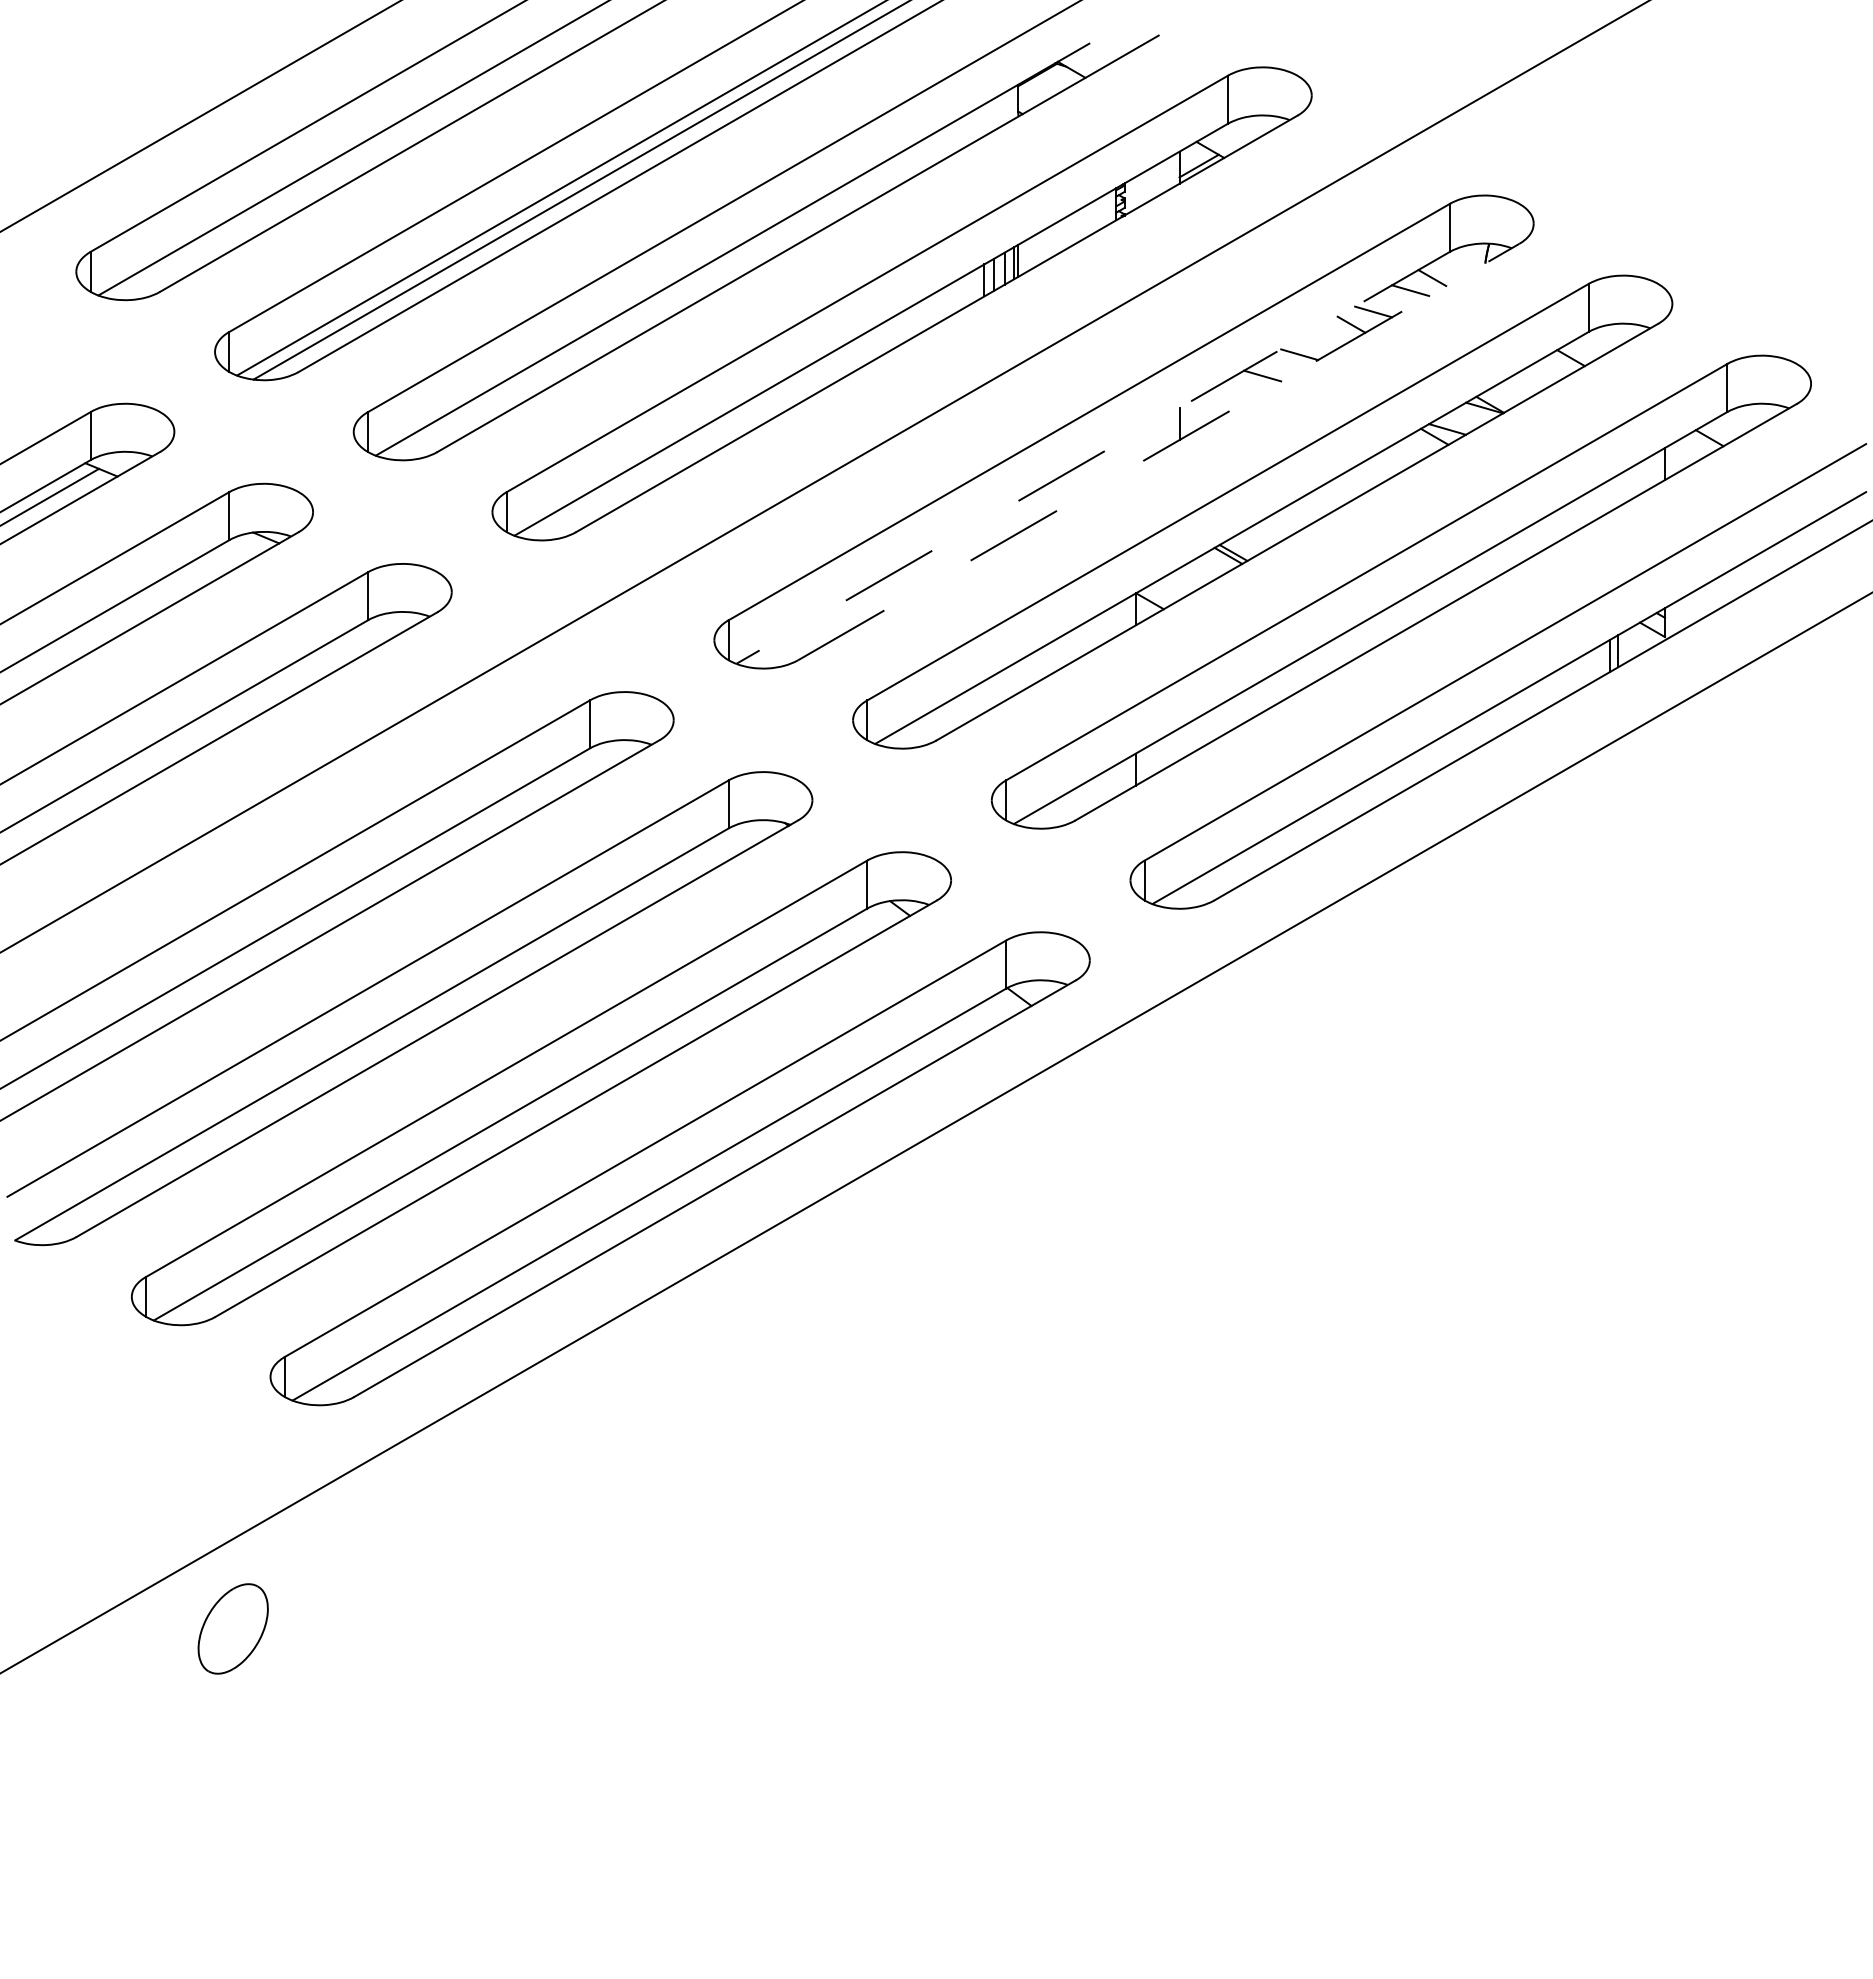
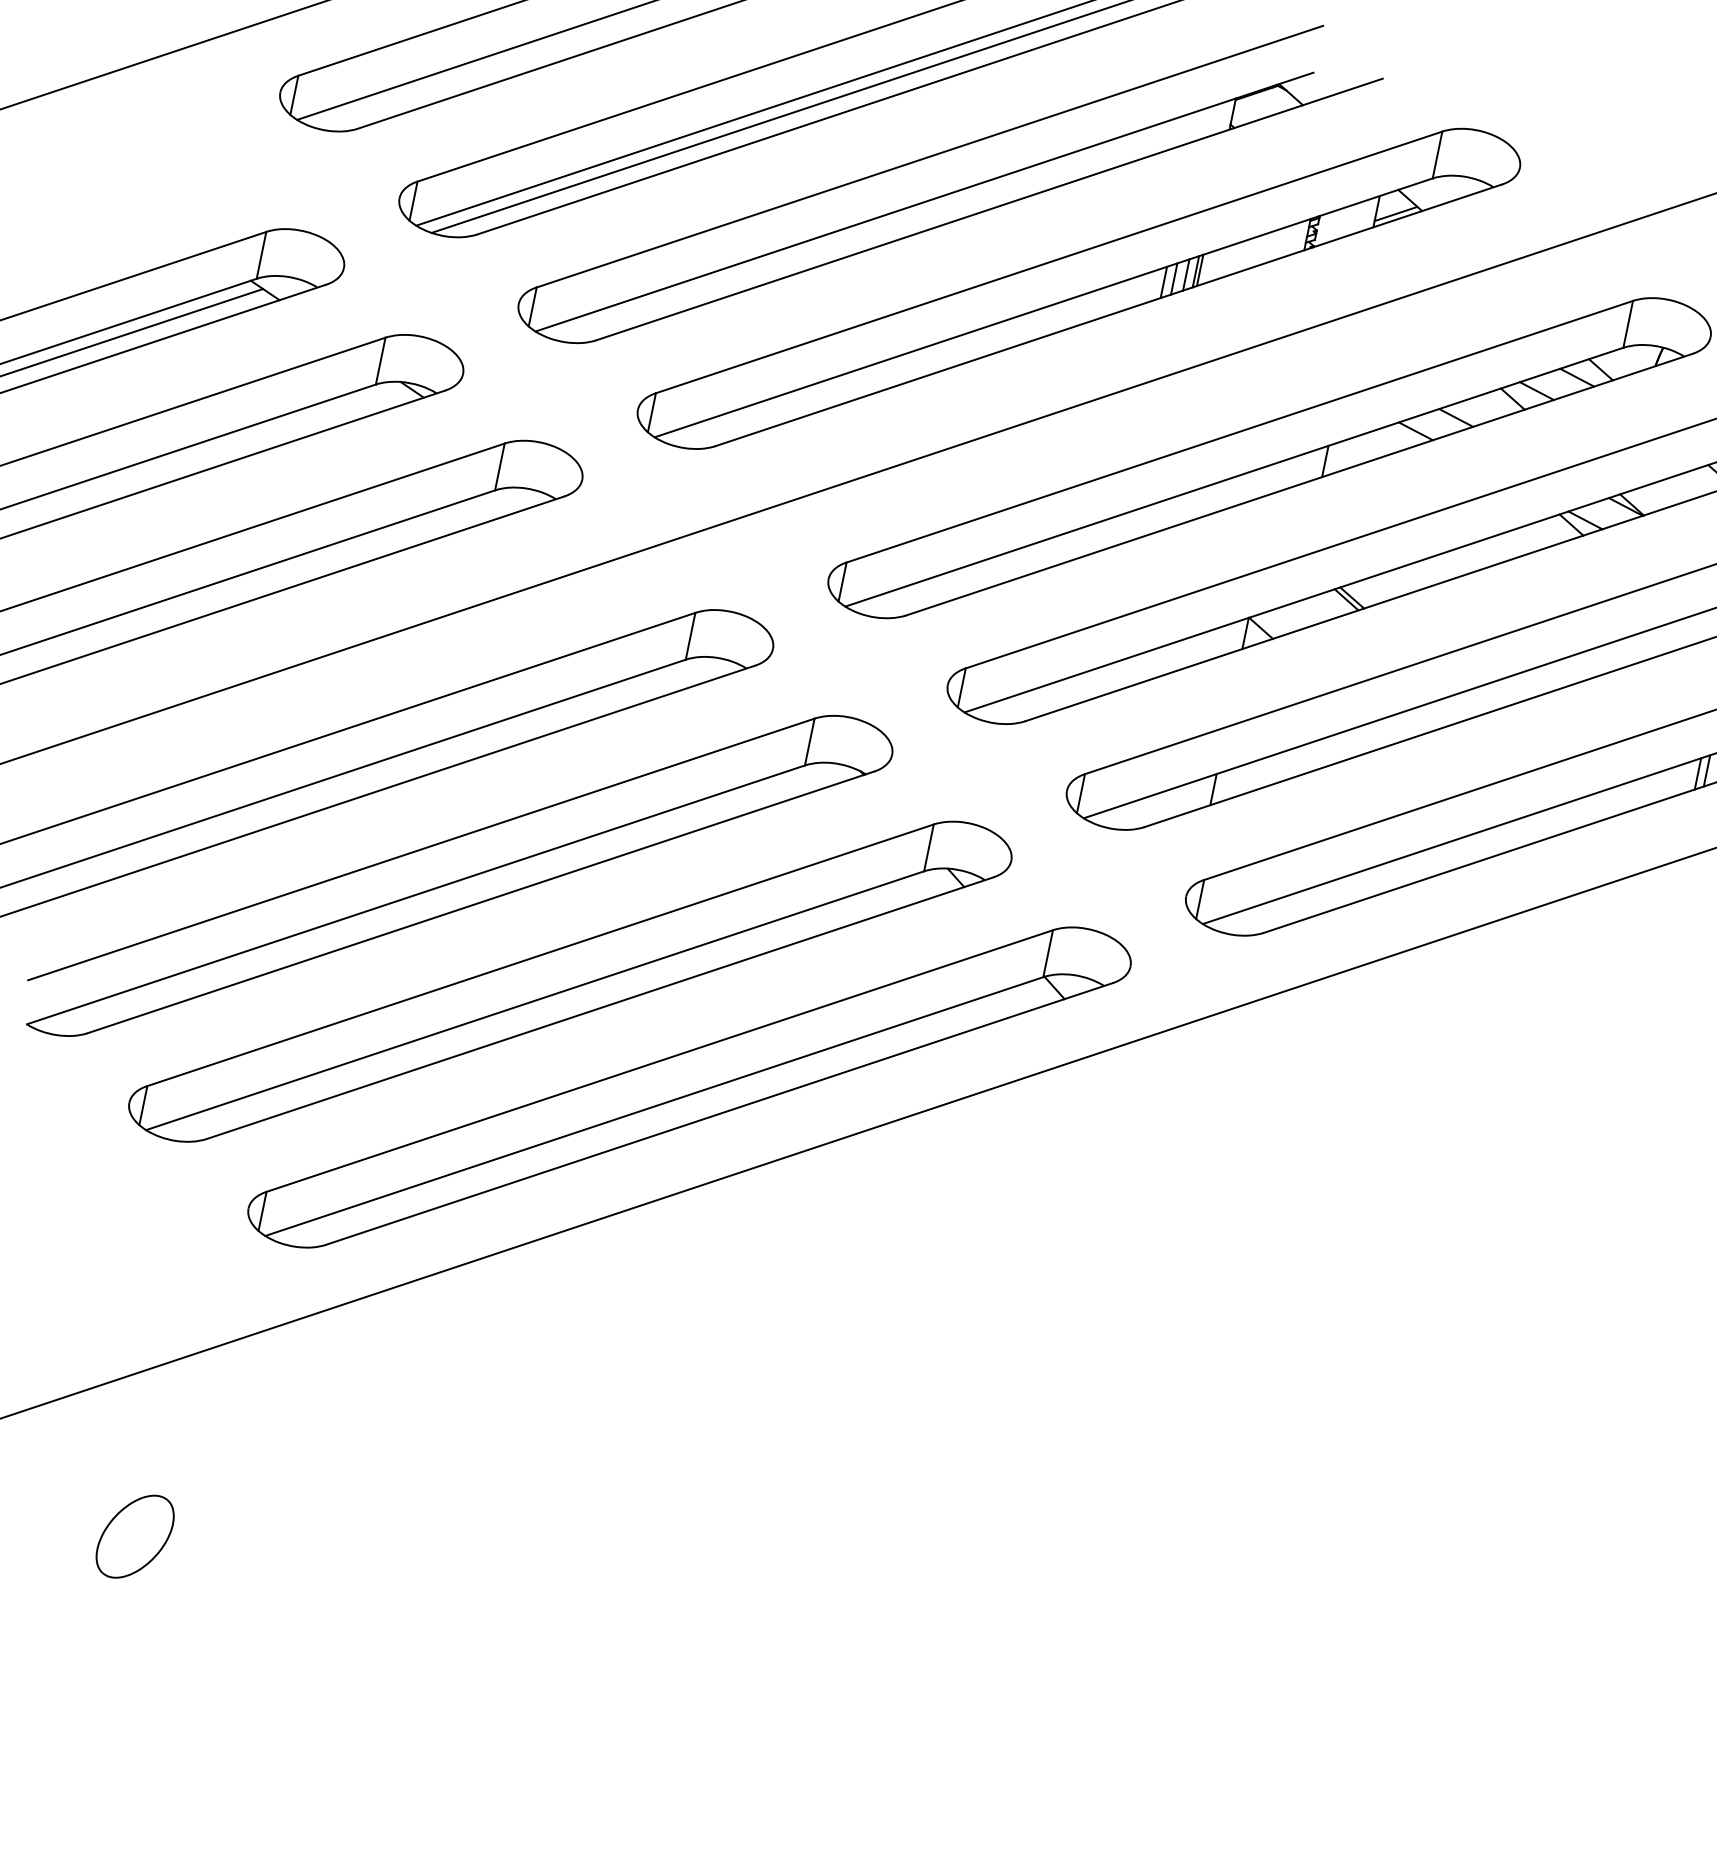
line: (1159, 451) -> (1300, 484), dashed -> solid
line: (1093, 457) -> (1234, 476), dashed -> solid
part: (232, 1628) -> (134, 1536), moved

